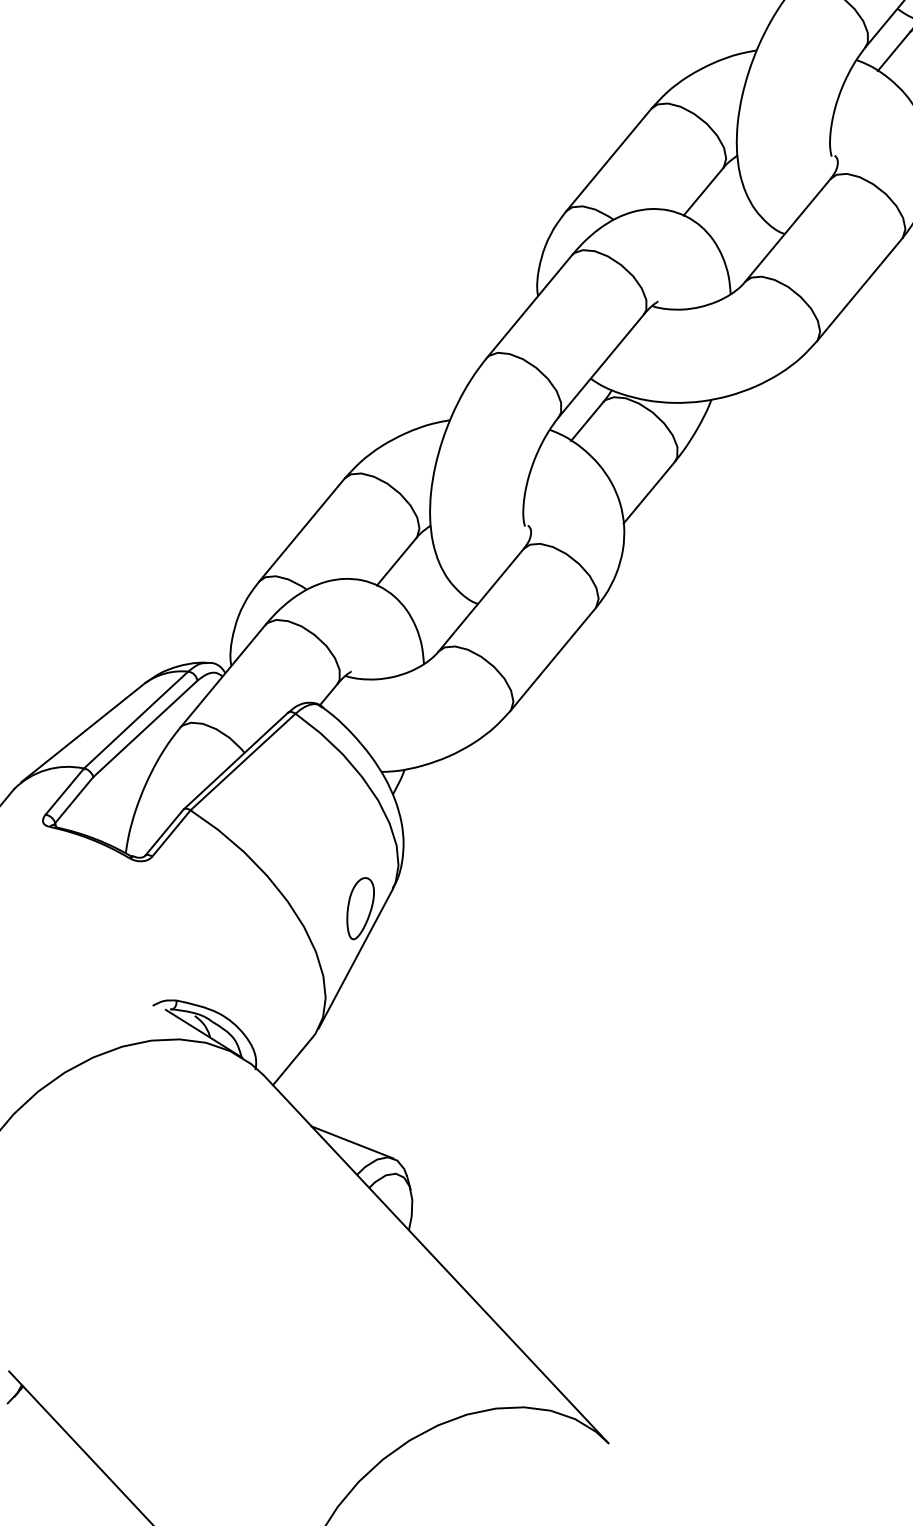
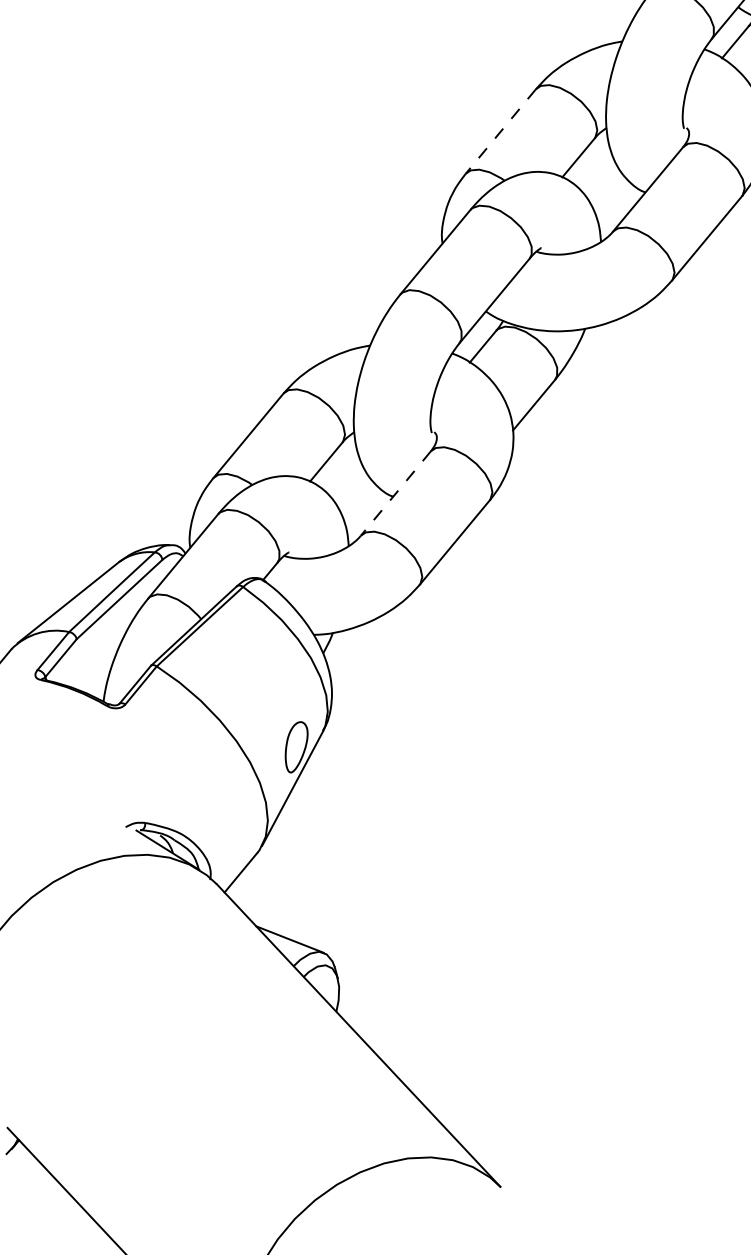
line: (608, 159) -> (500, 131), solid -> dashed
line: (480, 600) -> (395, 493), solid -> dashed

